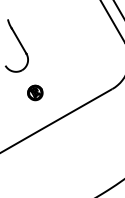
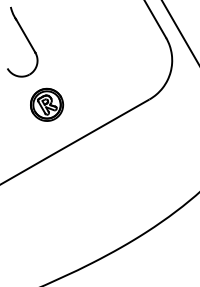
part: (35, 92) -> (47, 104), size x1.67

